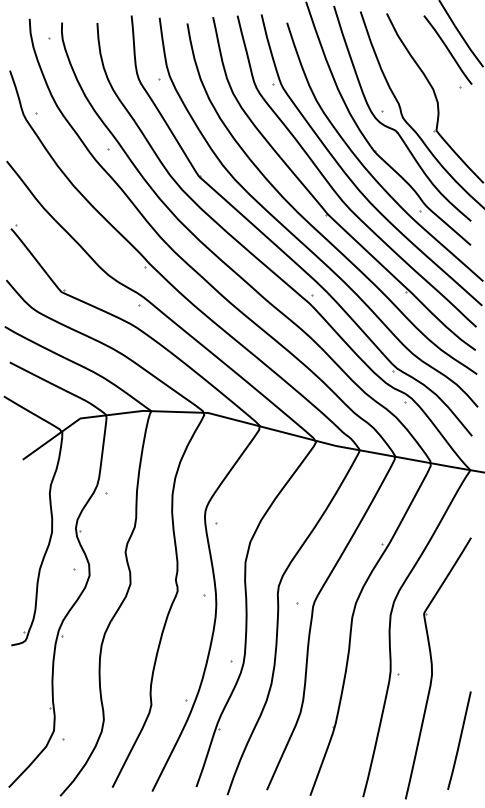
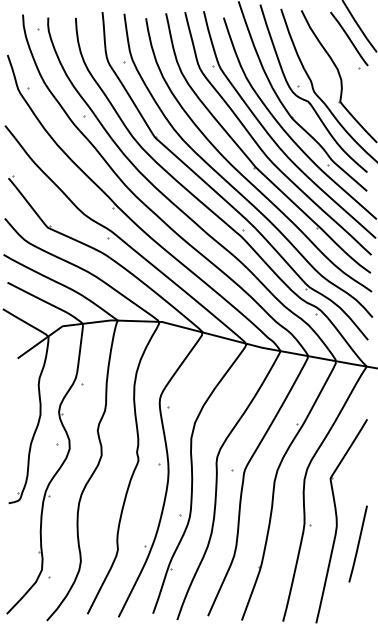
line: (459, 740) -> (358, 543), moved

